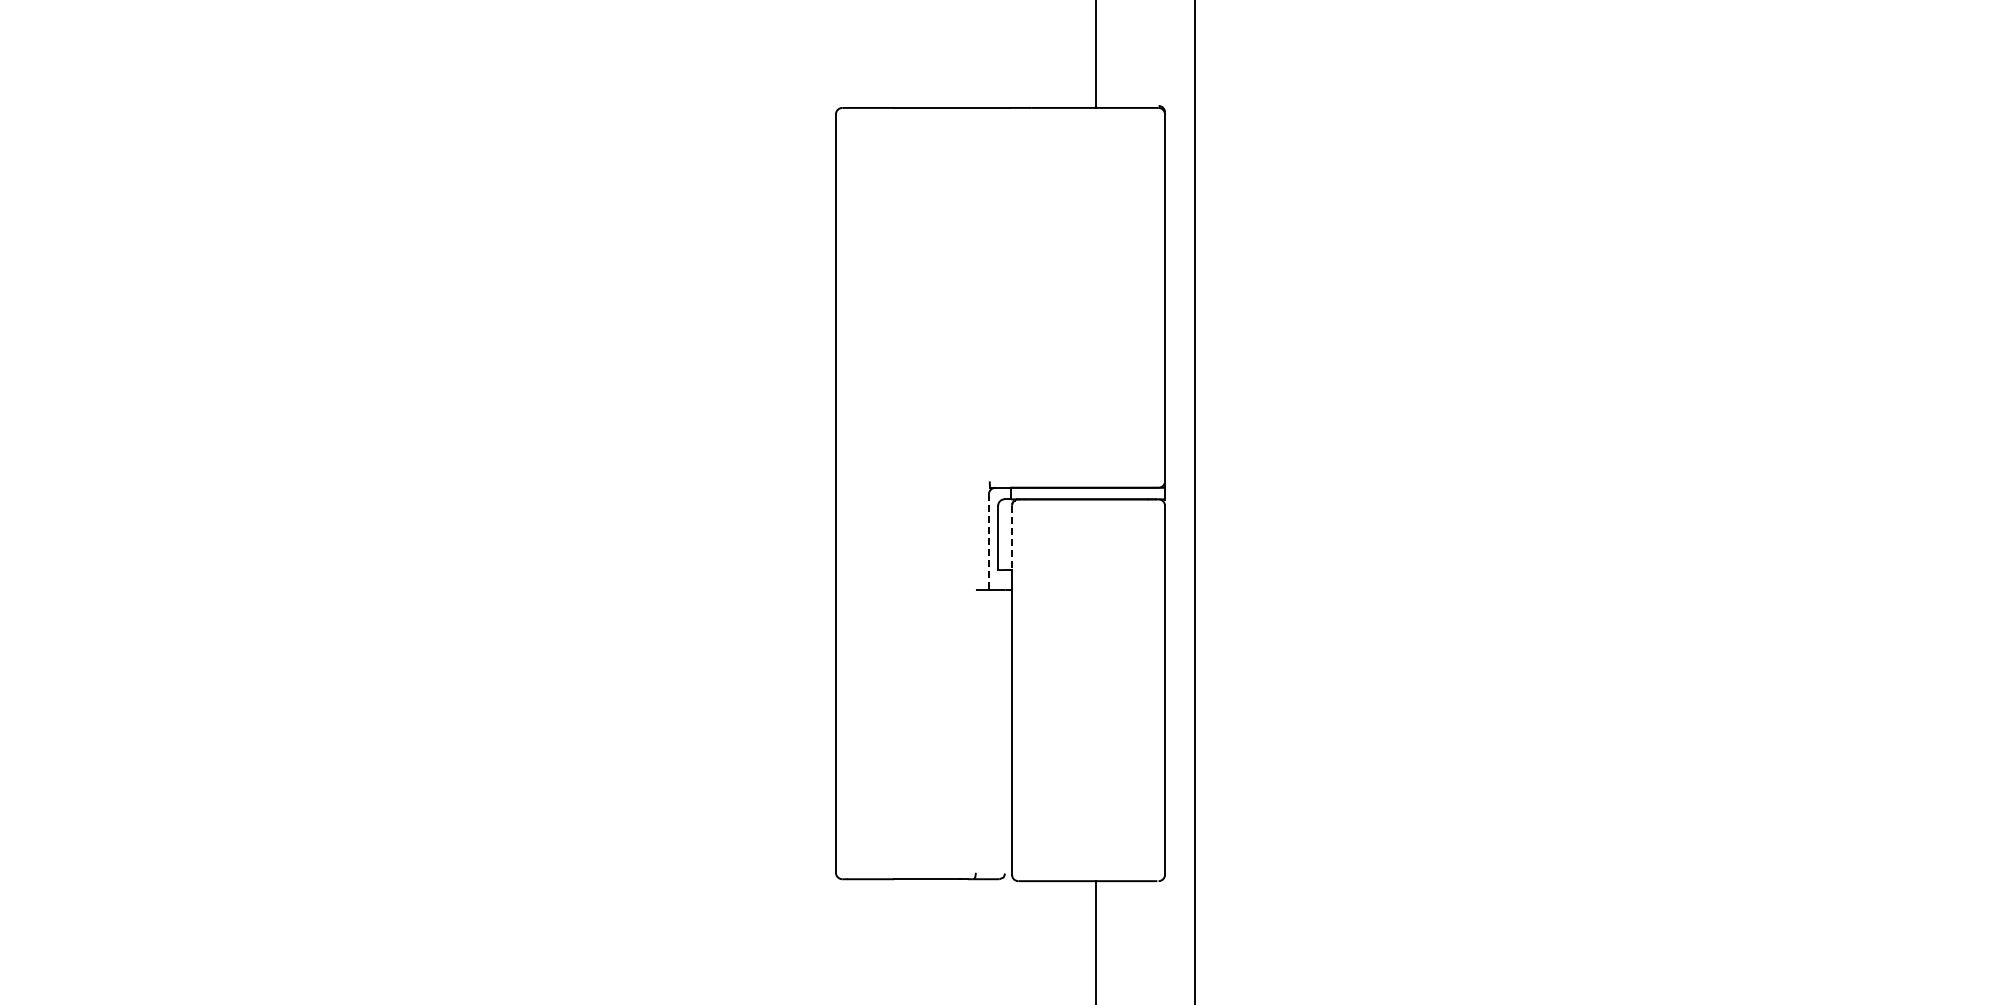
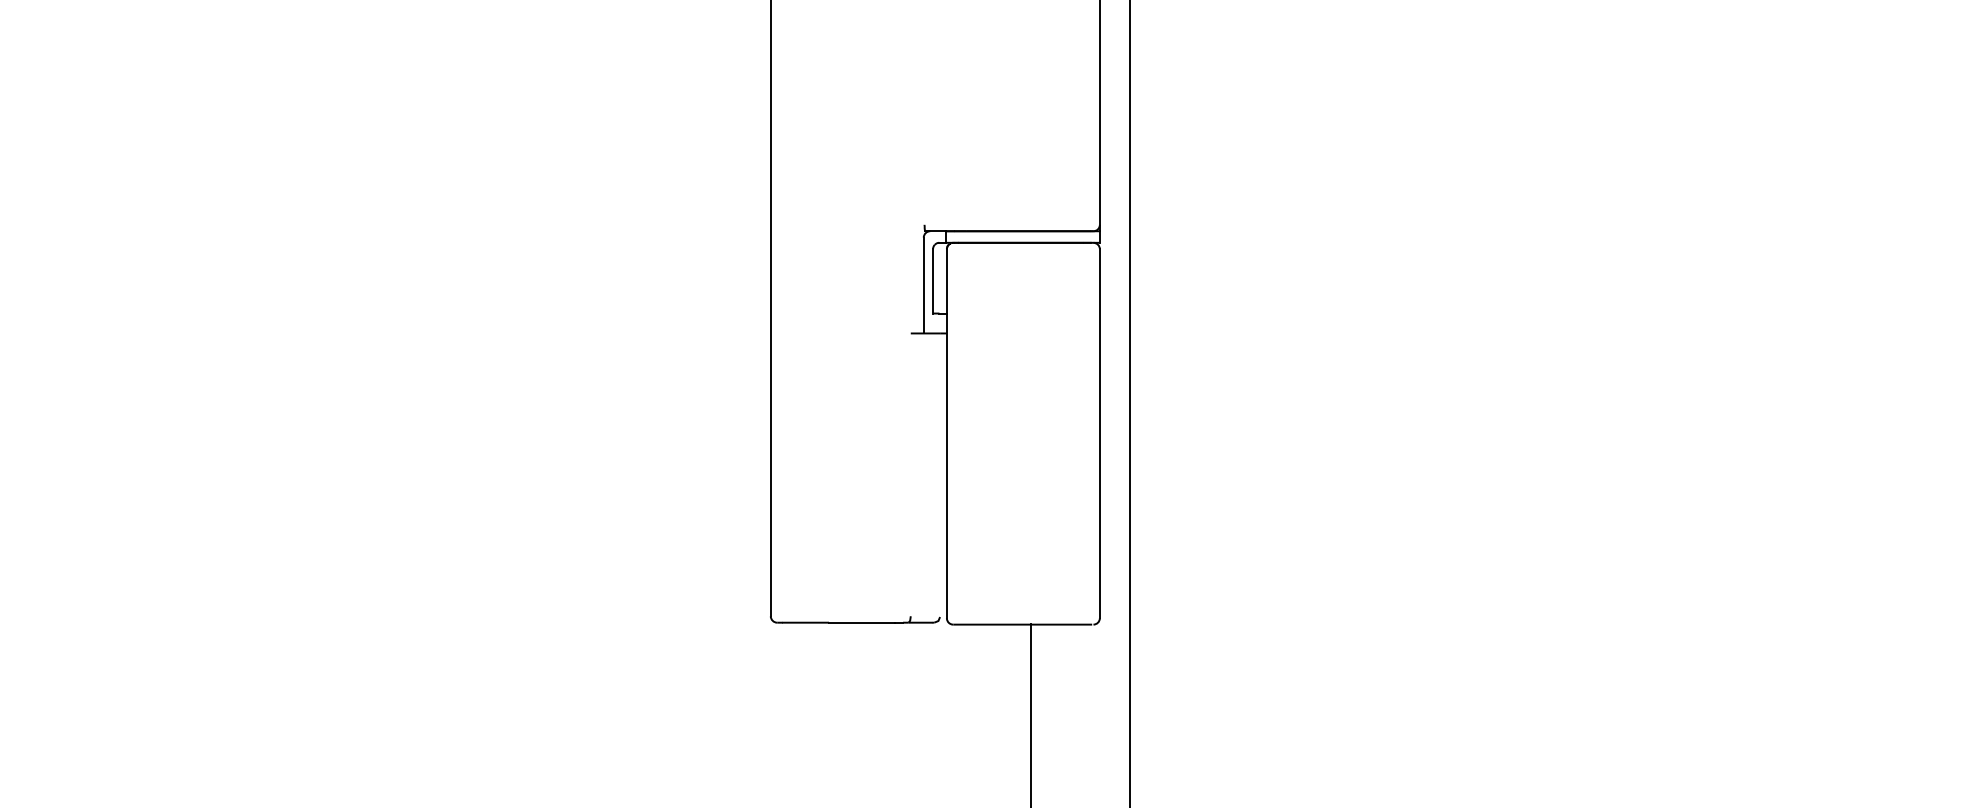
line: (1012, 538) -> (947, 281), dashed -> solid
line: (988, 542) -> (923, 285), dashed -> solid

